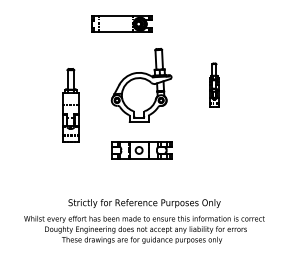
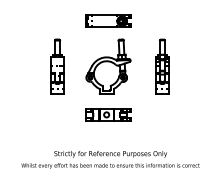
part: (121, 23) -> (108, 20), moved
part: (214, 85) -> (162, 66), size x1.67
part: (70, 105) -> (57, 66), moved

